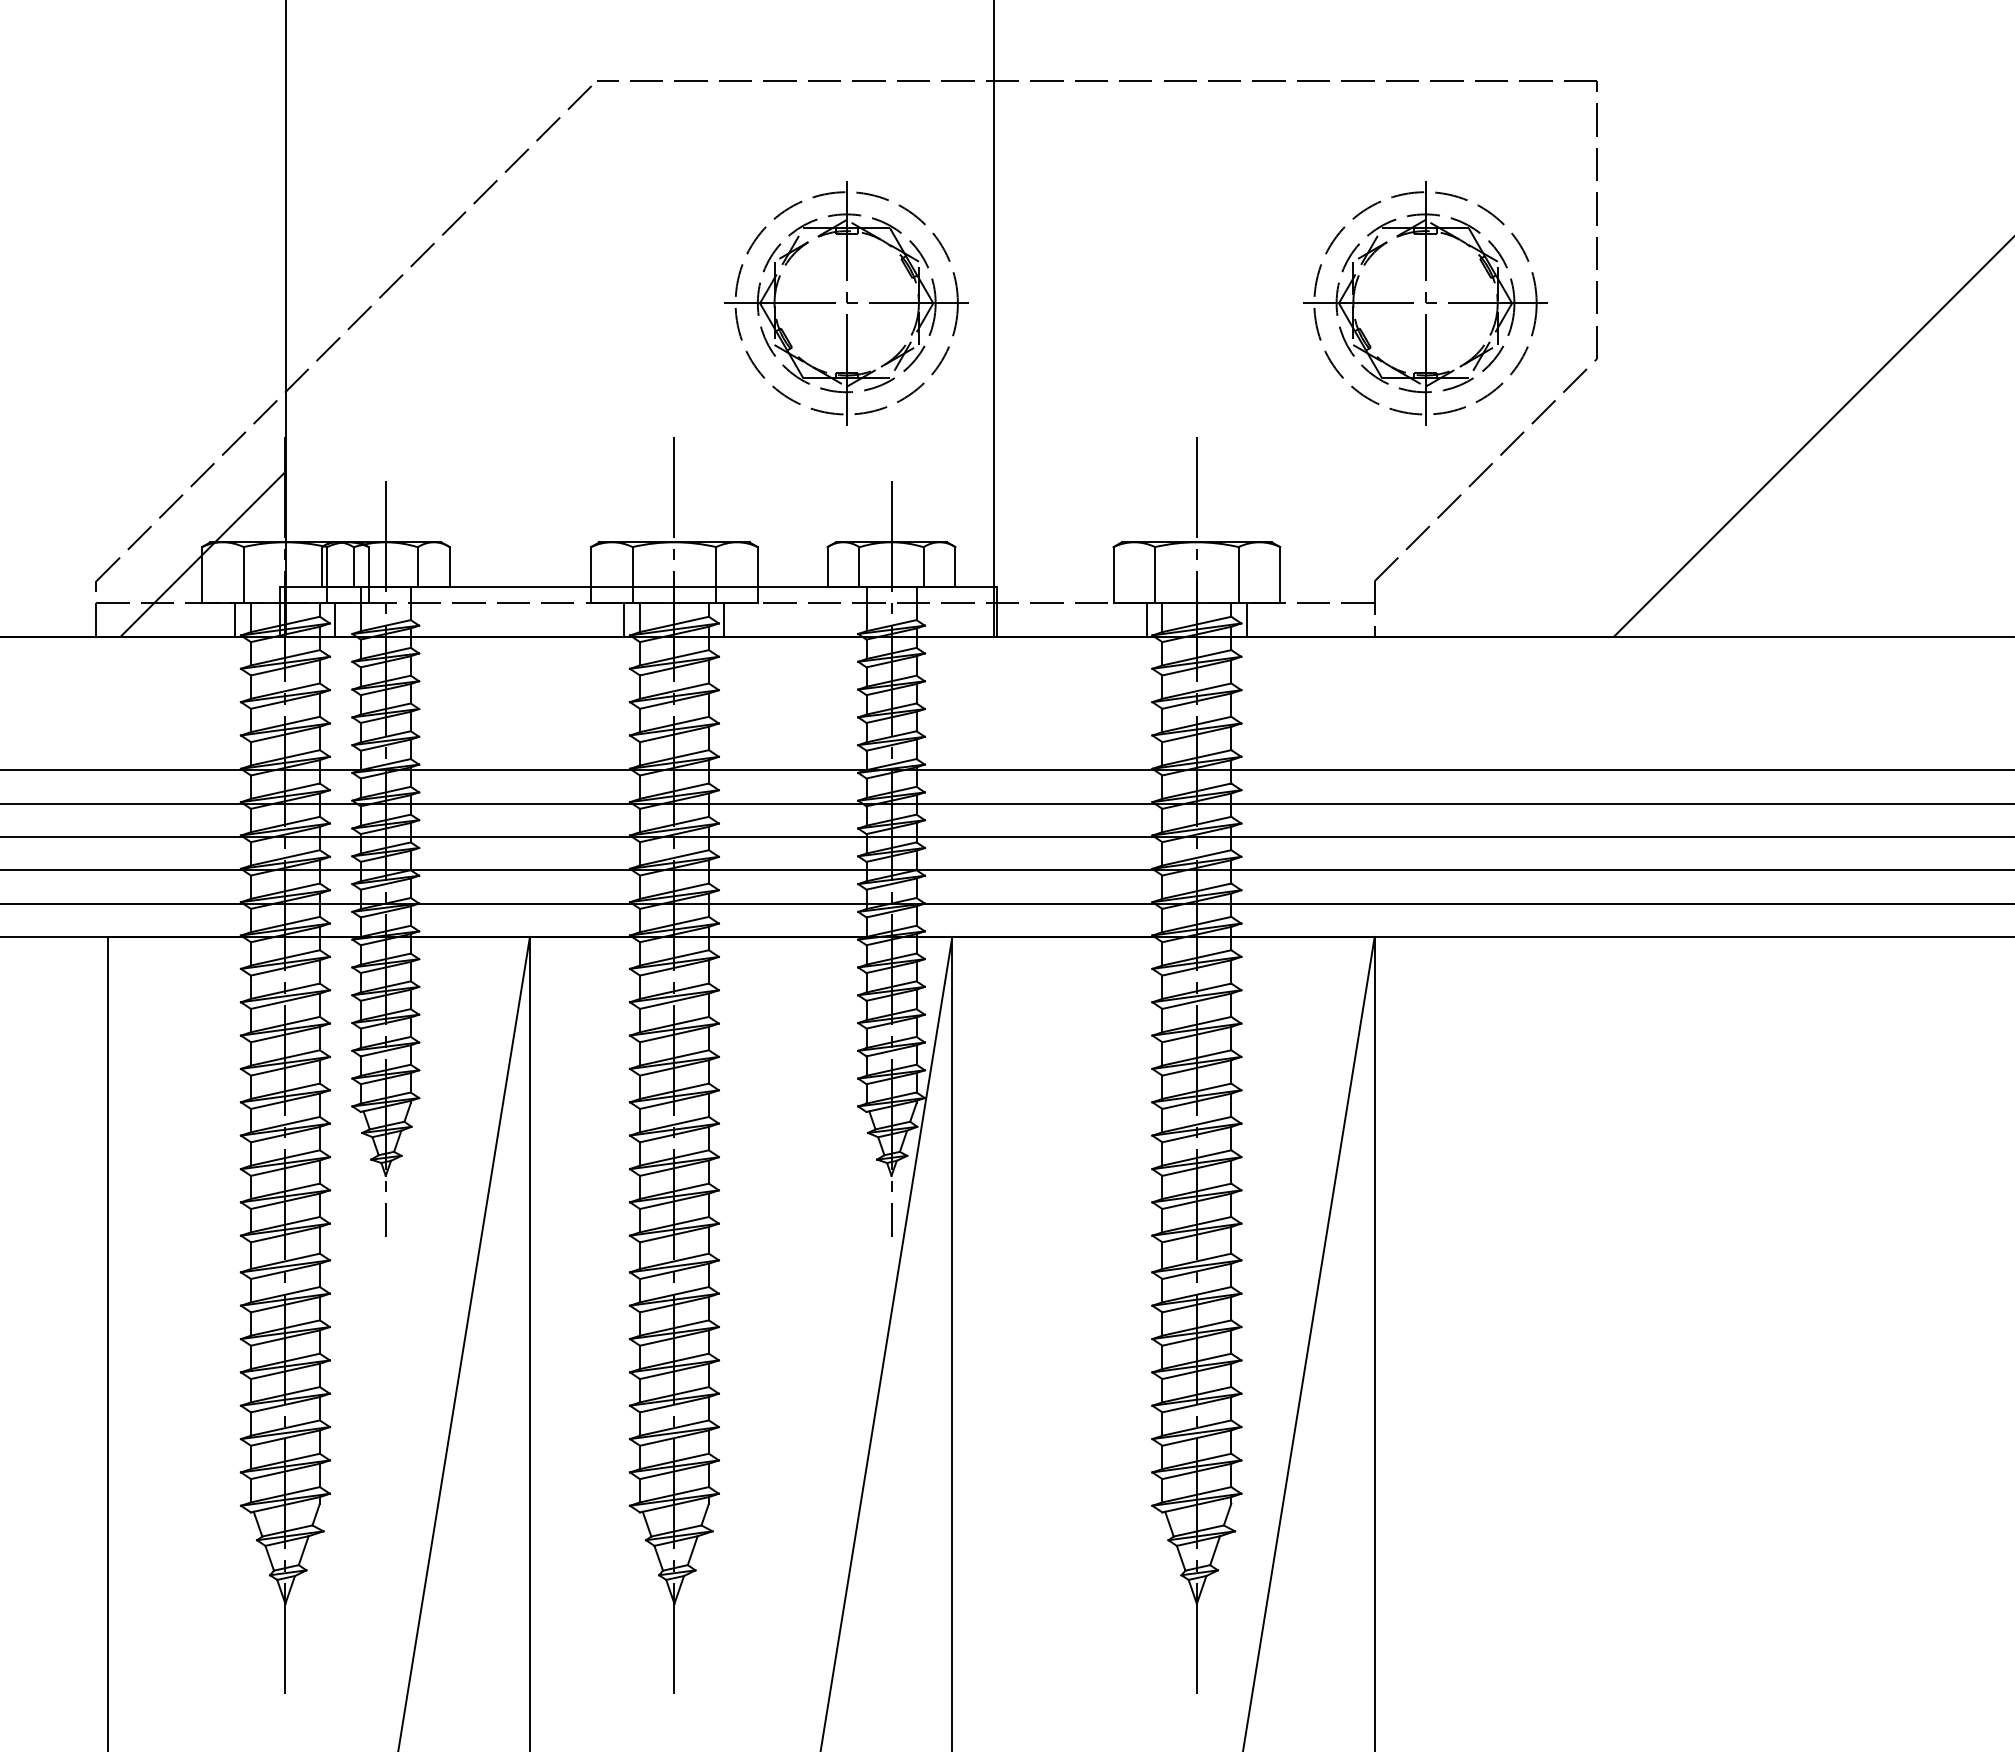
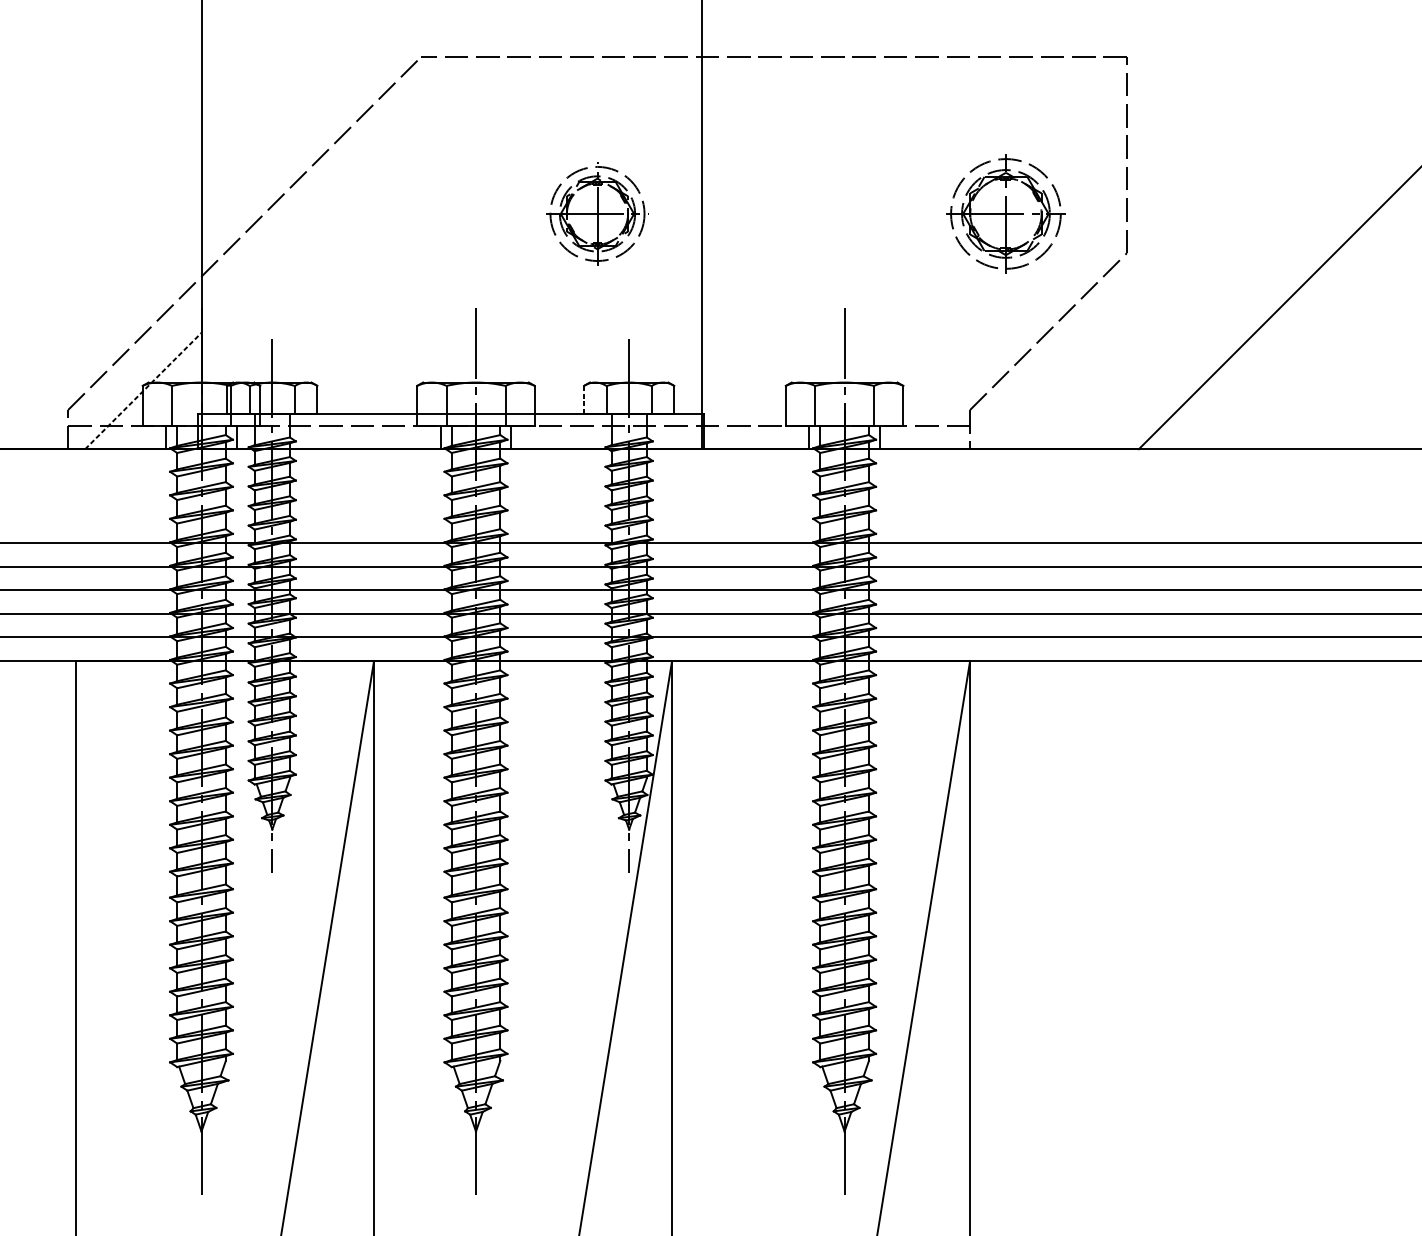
part: (846, 303) -> (597, 214), size x0.6
part: (1425, 303) -> (1005, 214), size x0.7
line: (203, 554) -> (143, 391), solid -> dashed
line: (827, 566) -> (583, 399), solid -> dashed

